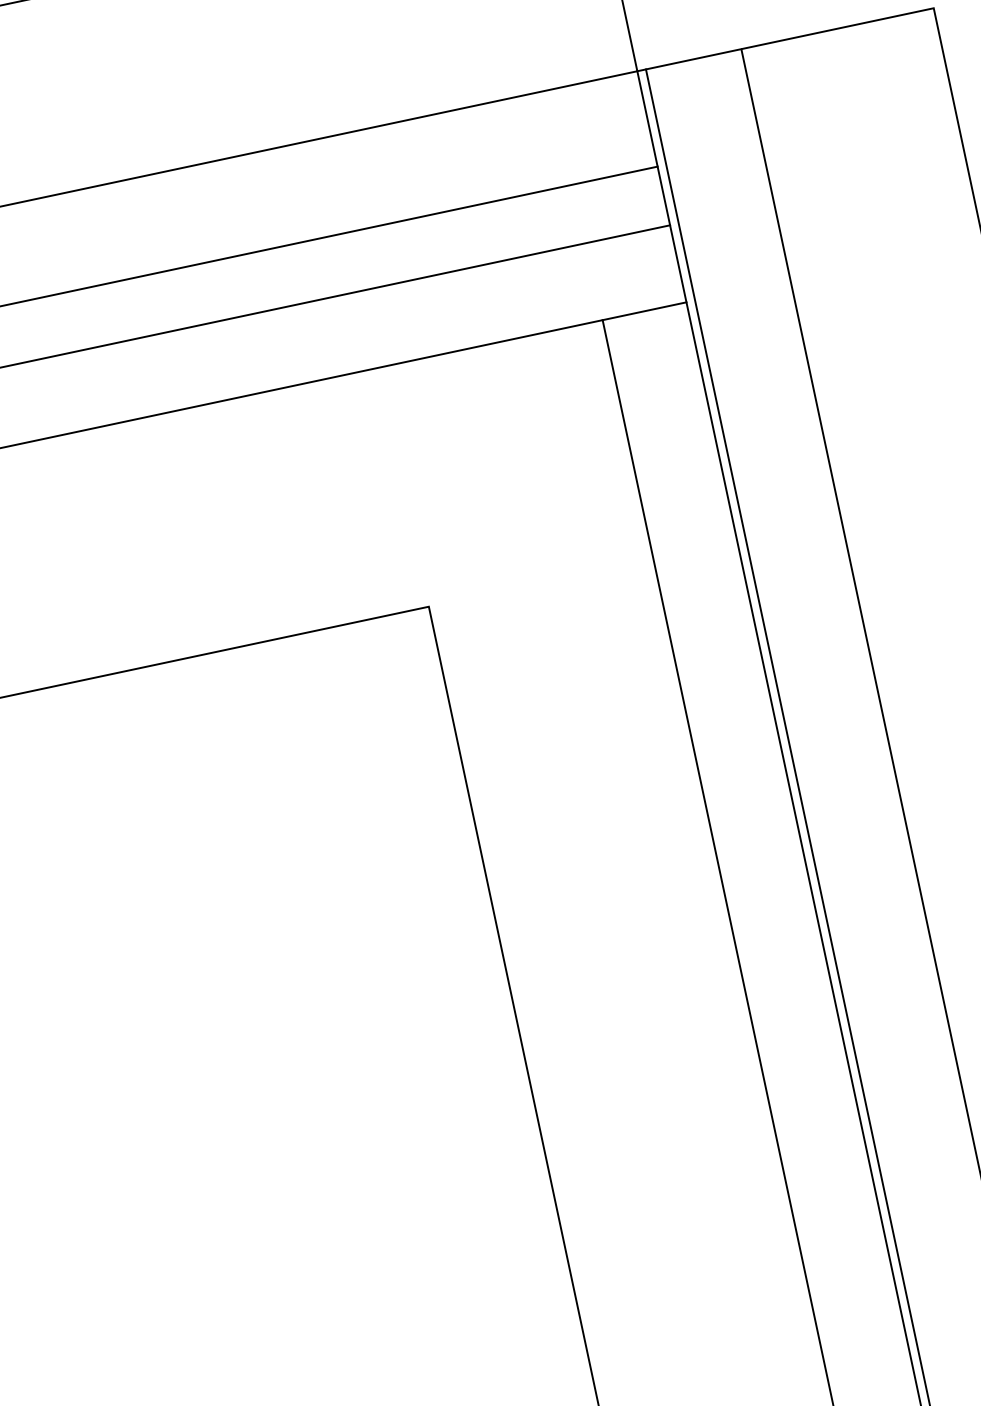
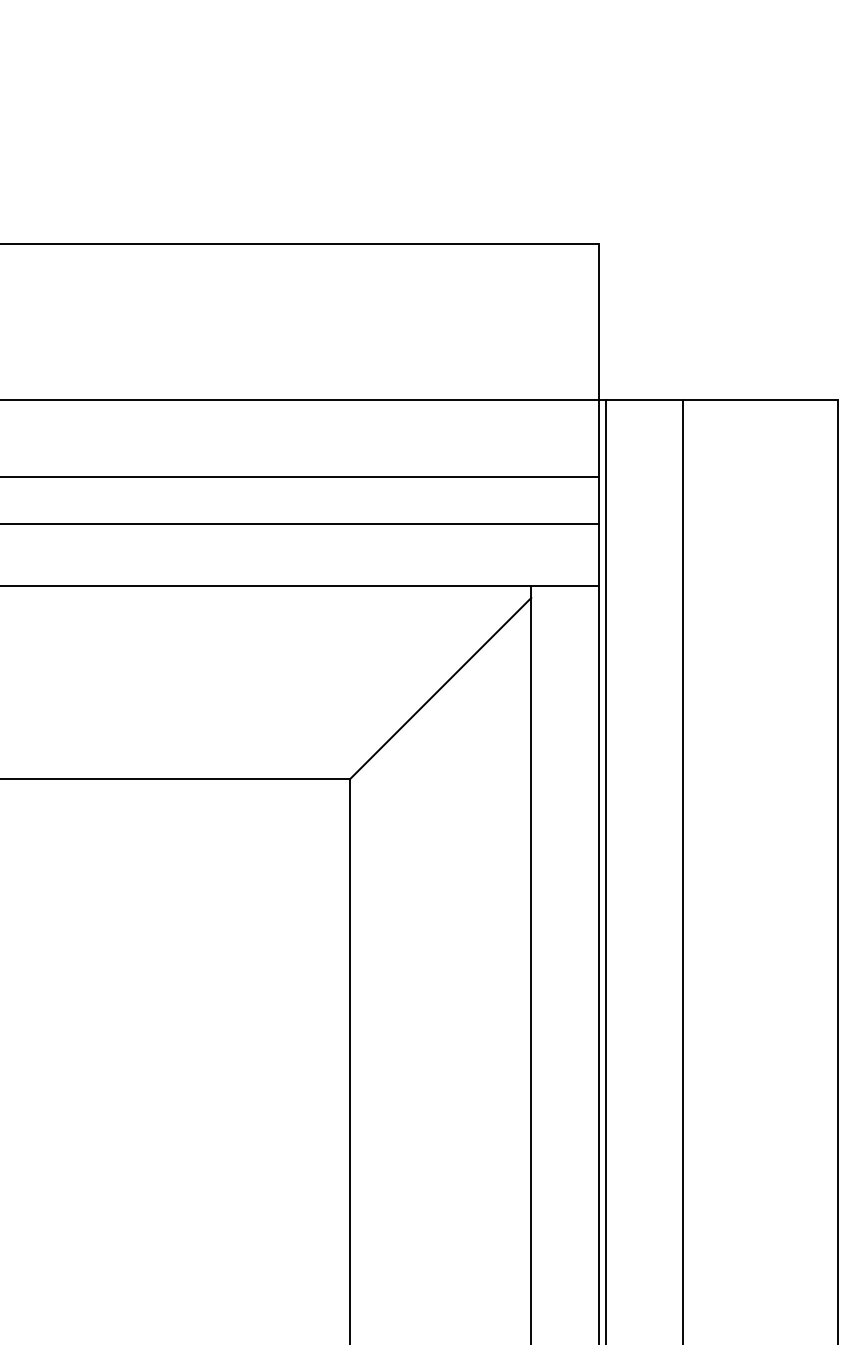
line: (517, 470) -> (440, 688), added

